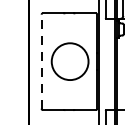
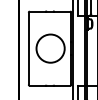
line: (41, 61) -> (28, 48), dashed -> solid

